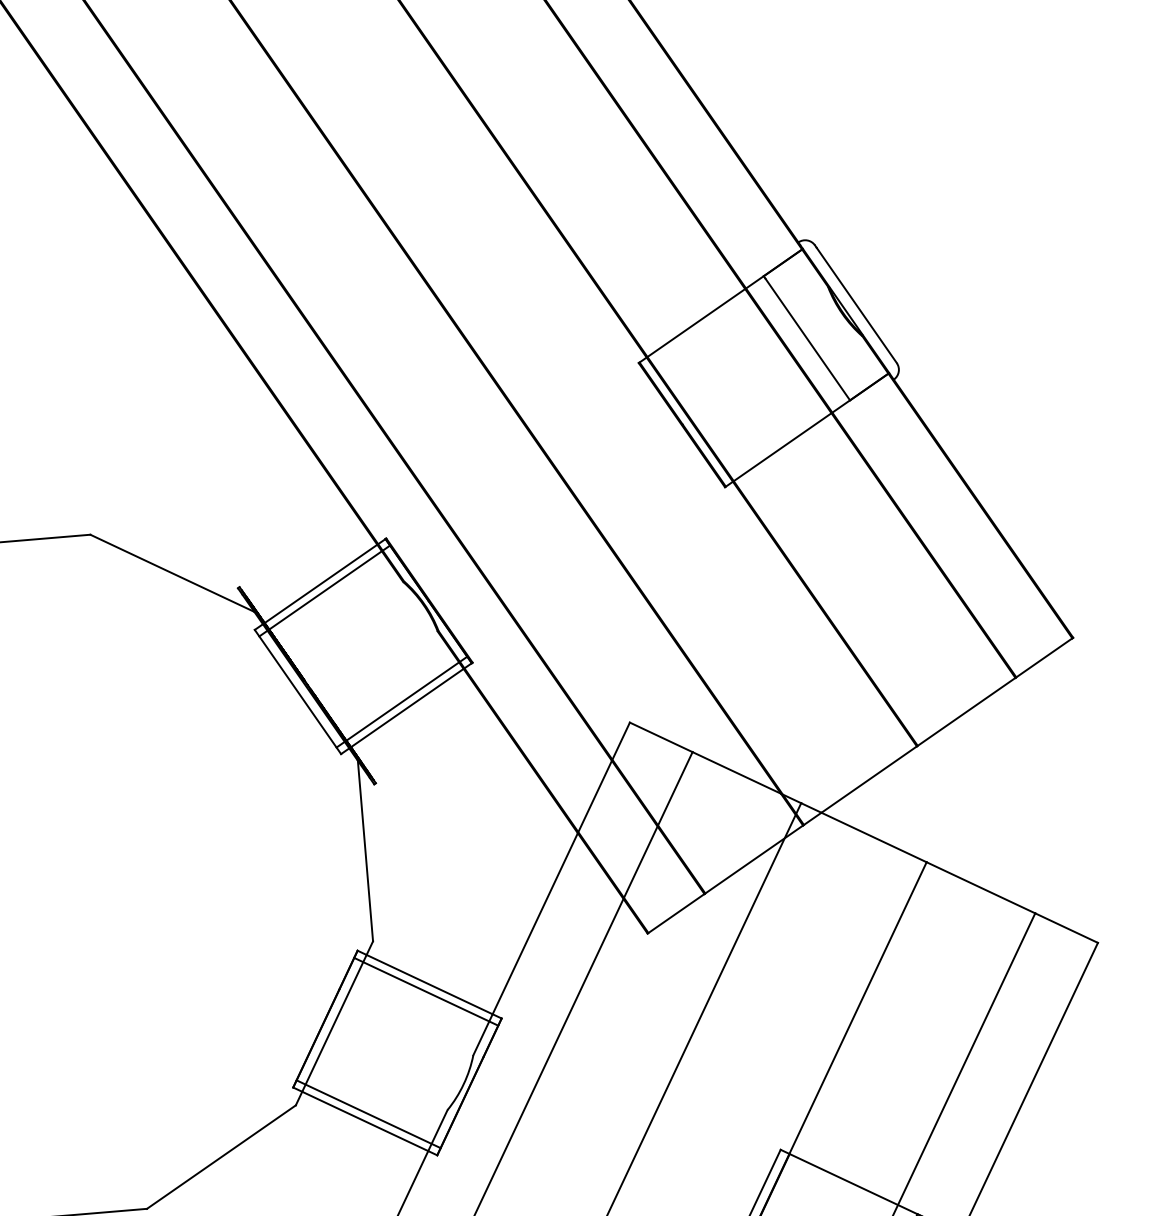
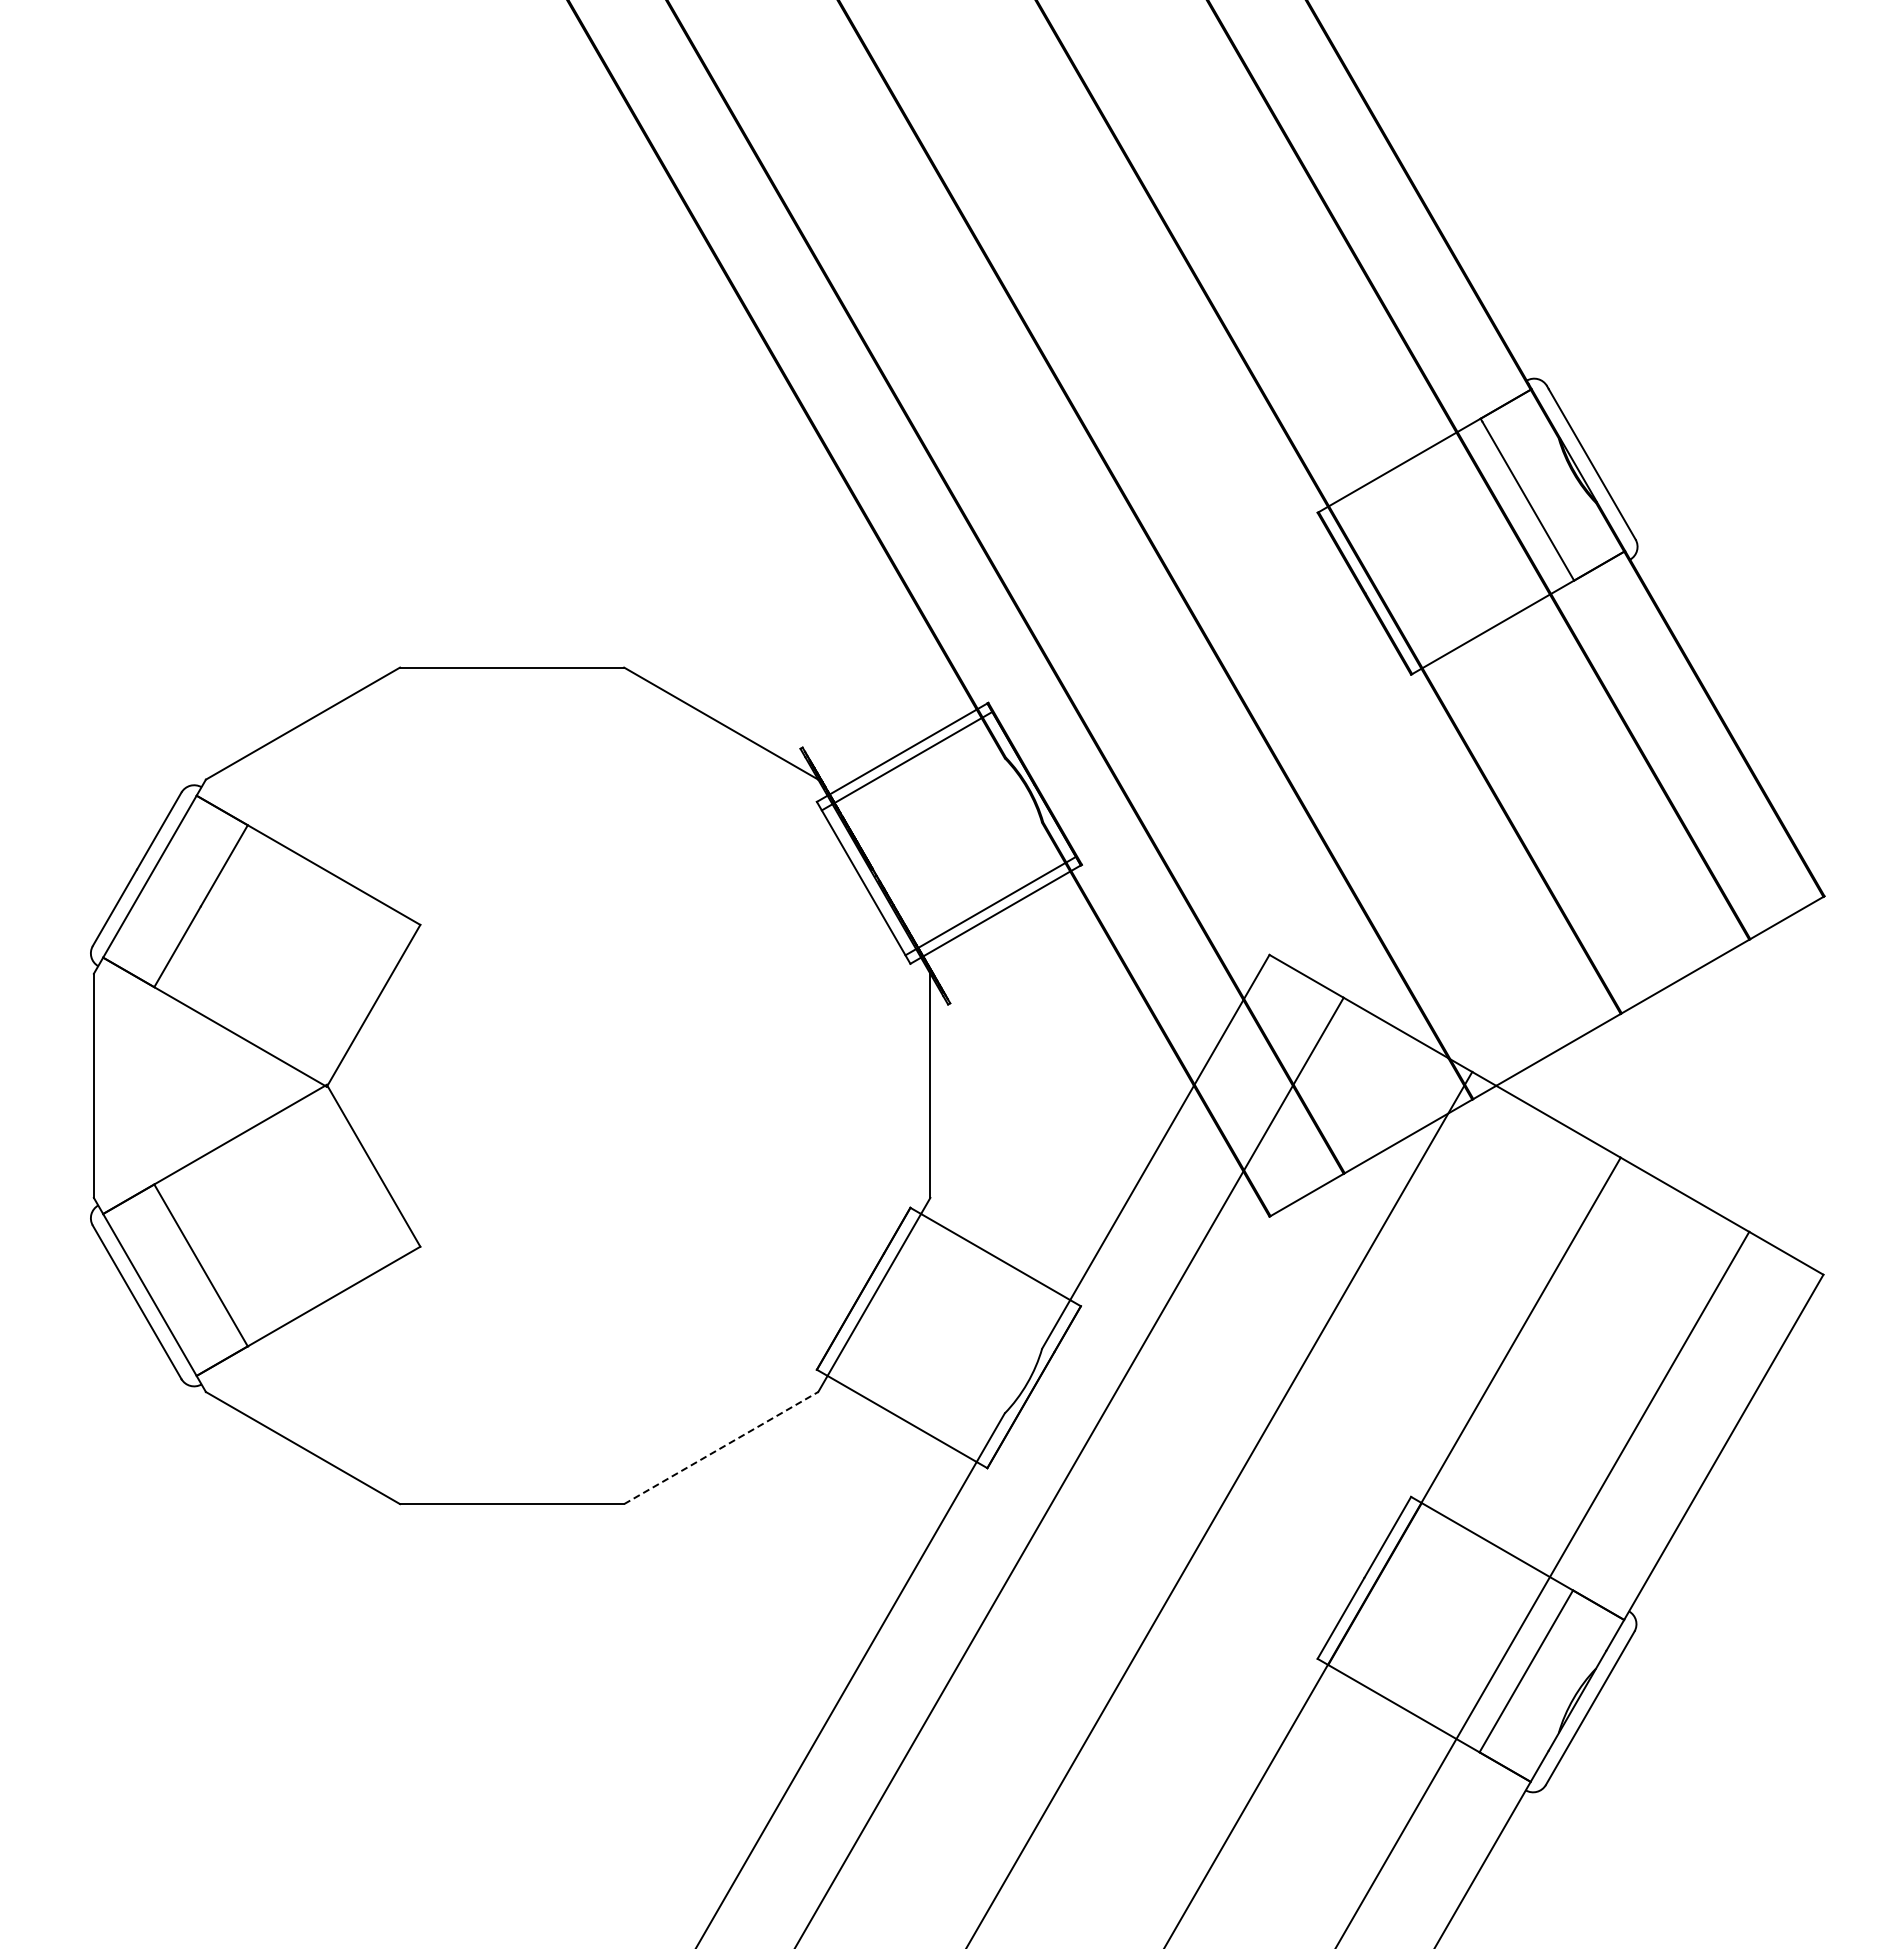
line: (426, 991) -> (990, 1265), removed
line: (368, 1114) -> (906, 1410), removed
line: (221, 1156) -> (721, 1447), solid -> dashed

